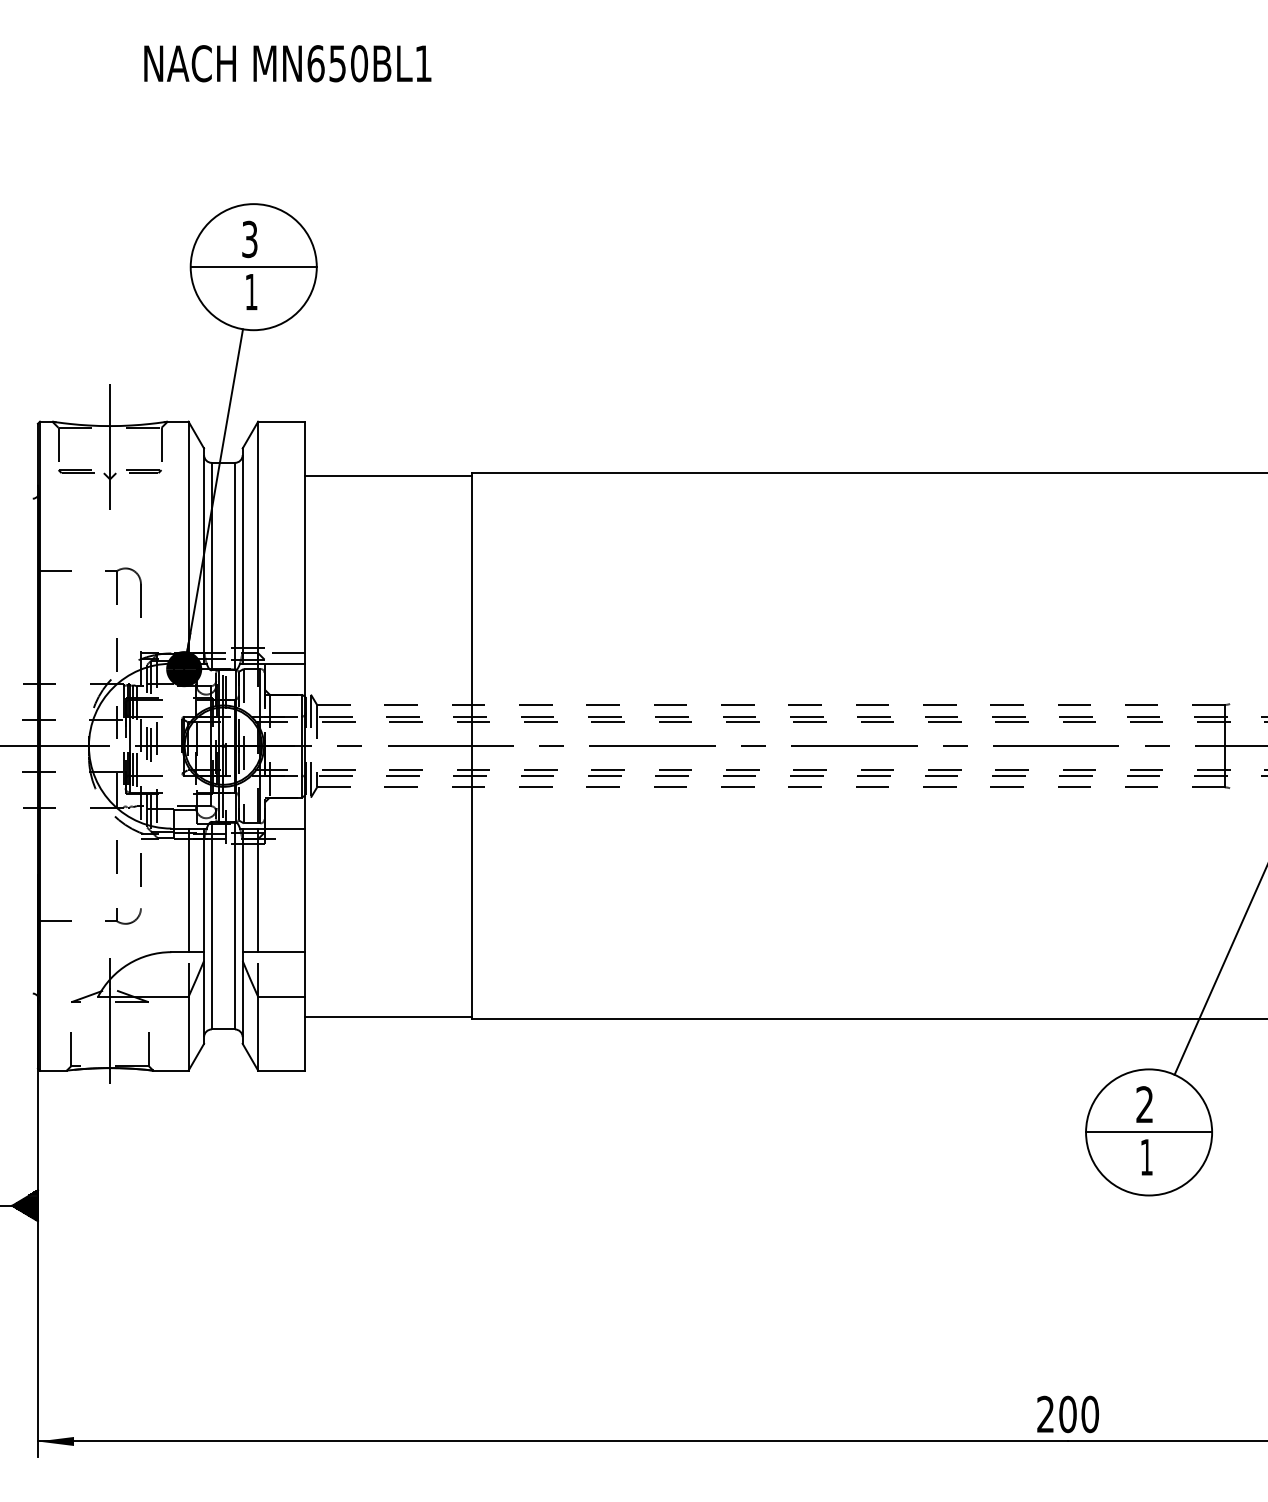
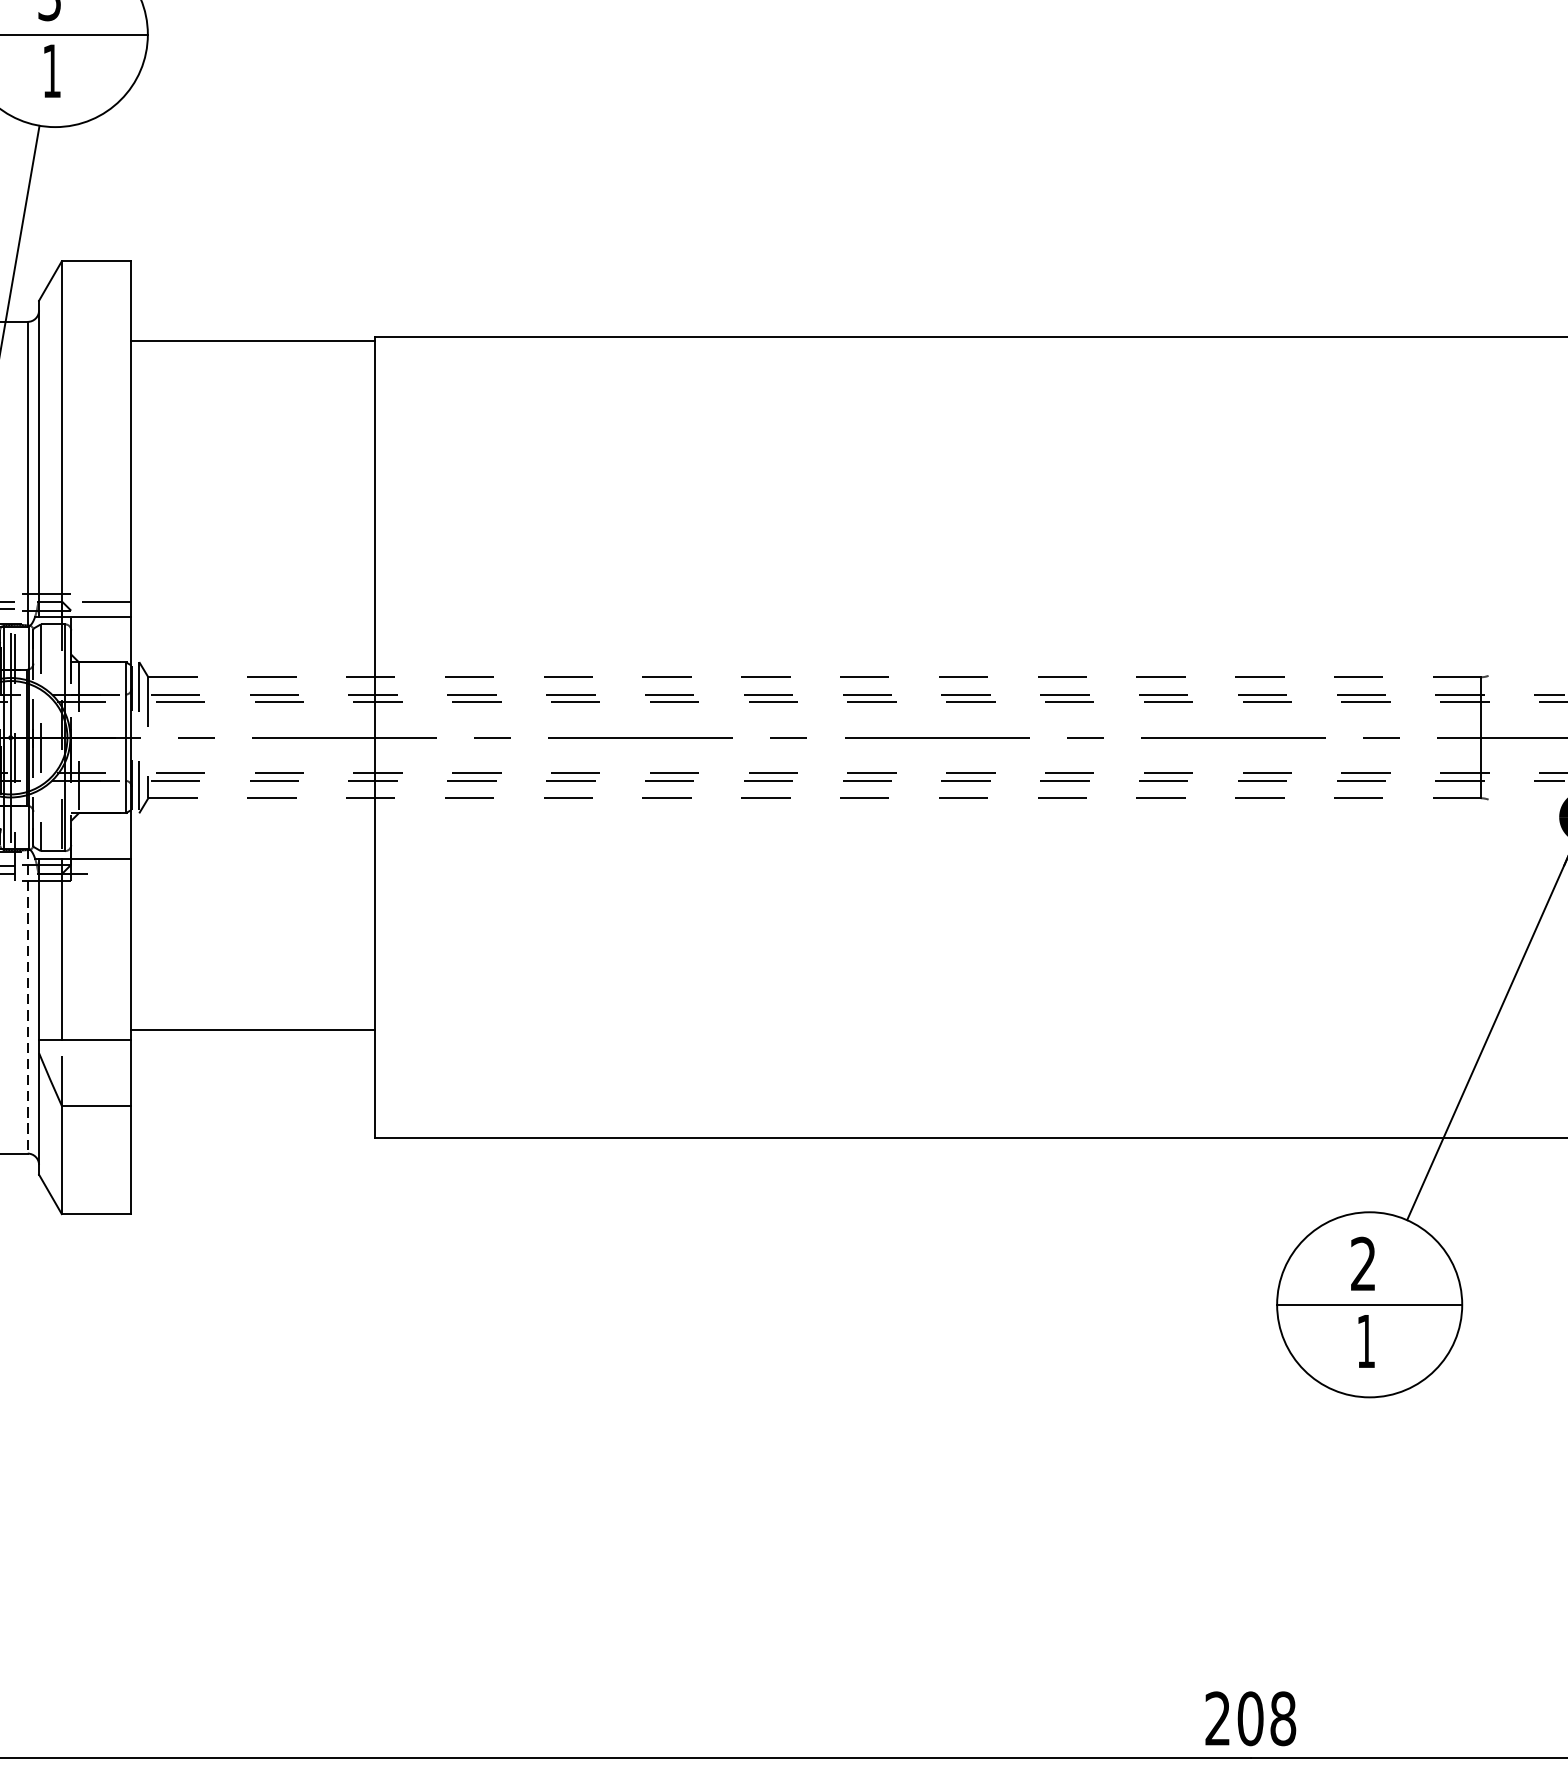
line: (234, 925) -> (27, 1001), solid -> dashed
line: (388, 1016) -> (253, 1030), moved
text: (1090, 1414) -> (1283, 1718), 200 -> 208

